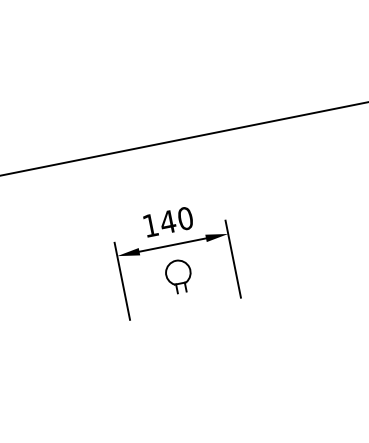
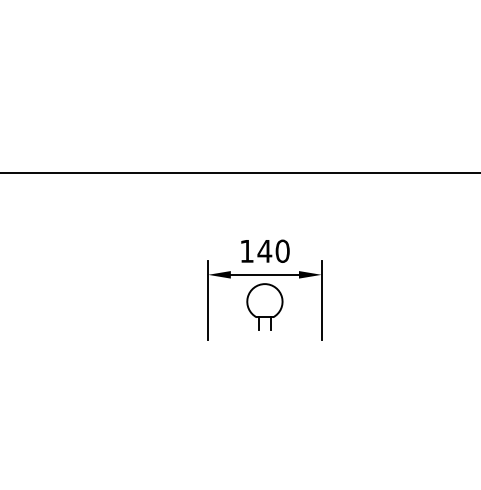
part: (178, 276) -> (264, 306), size x1.43

